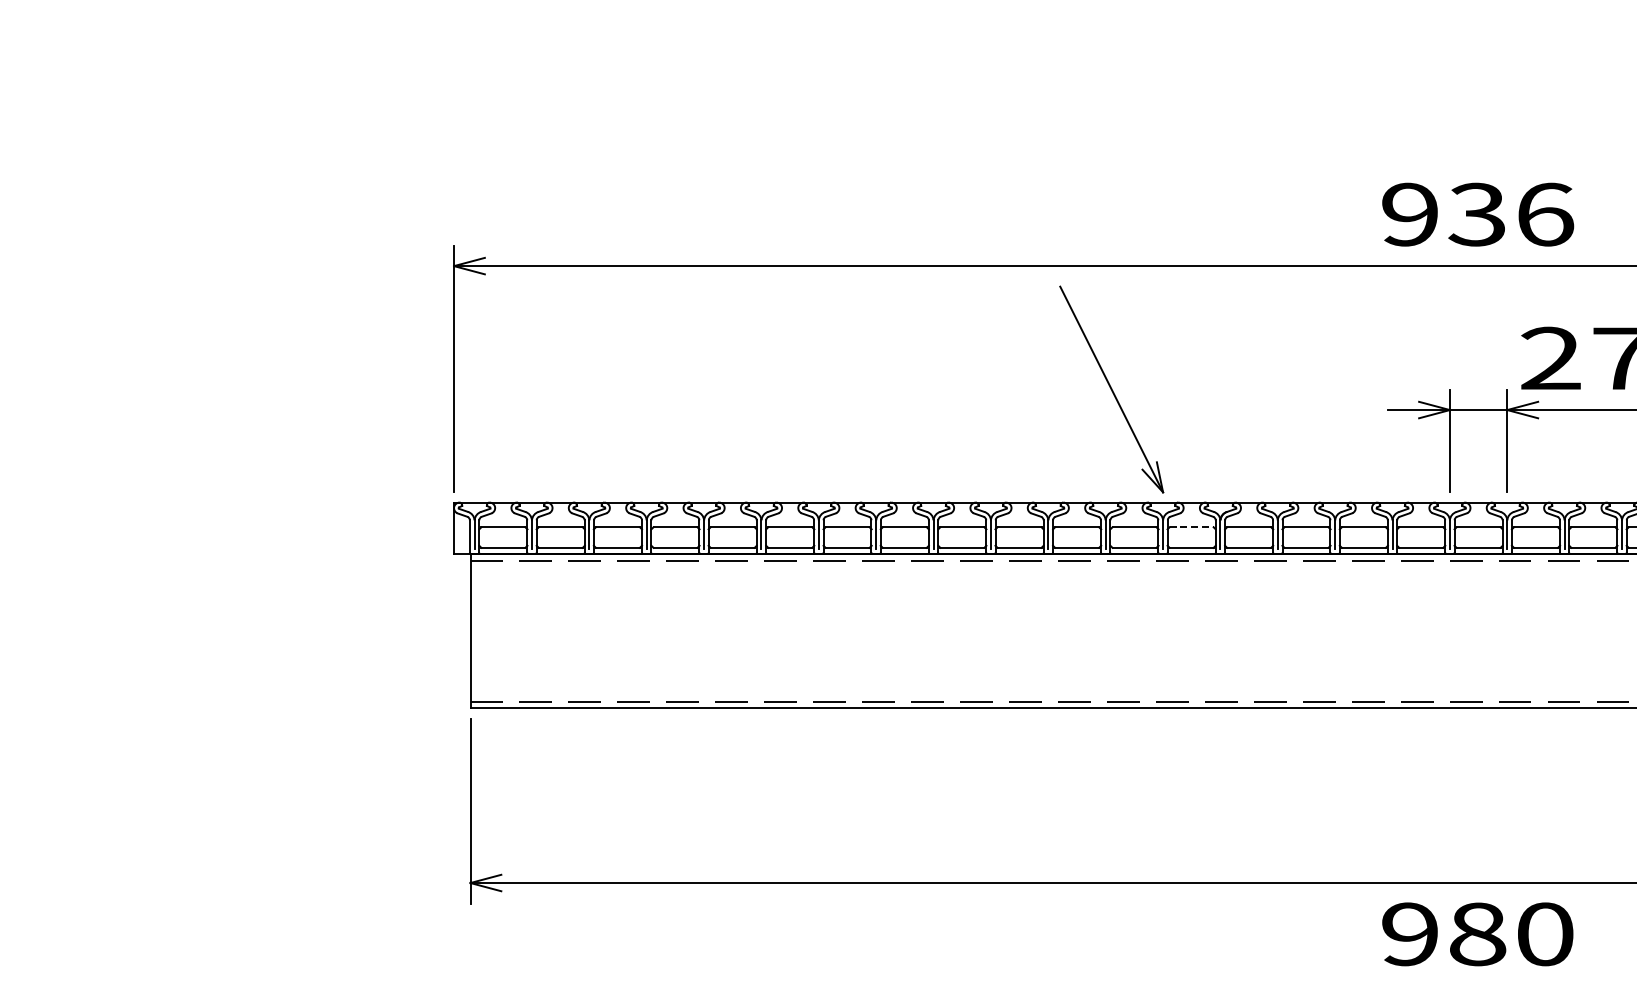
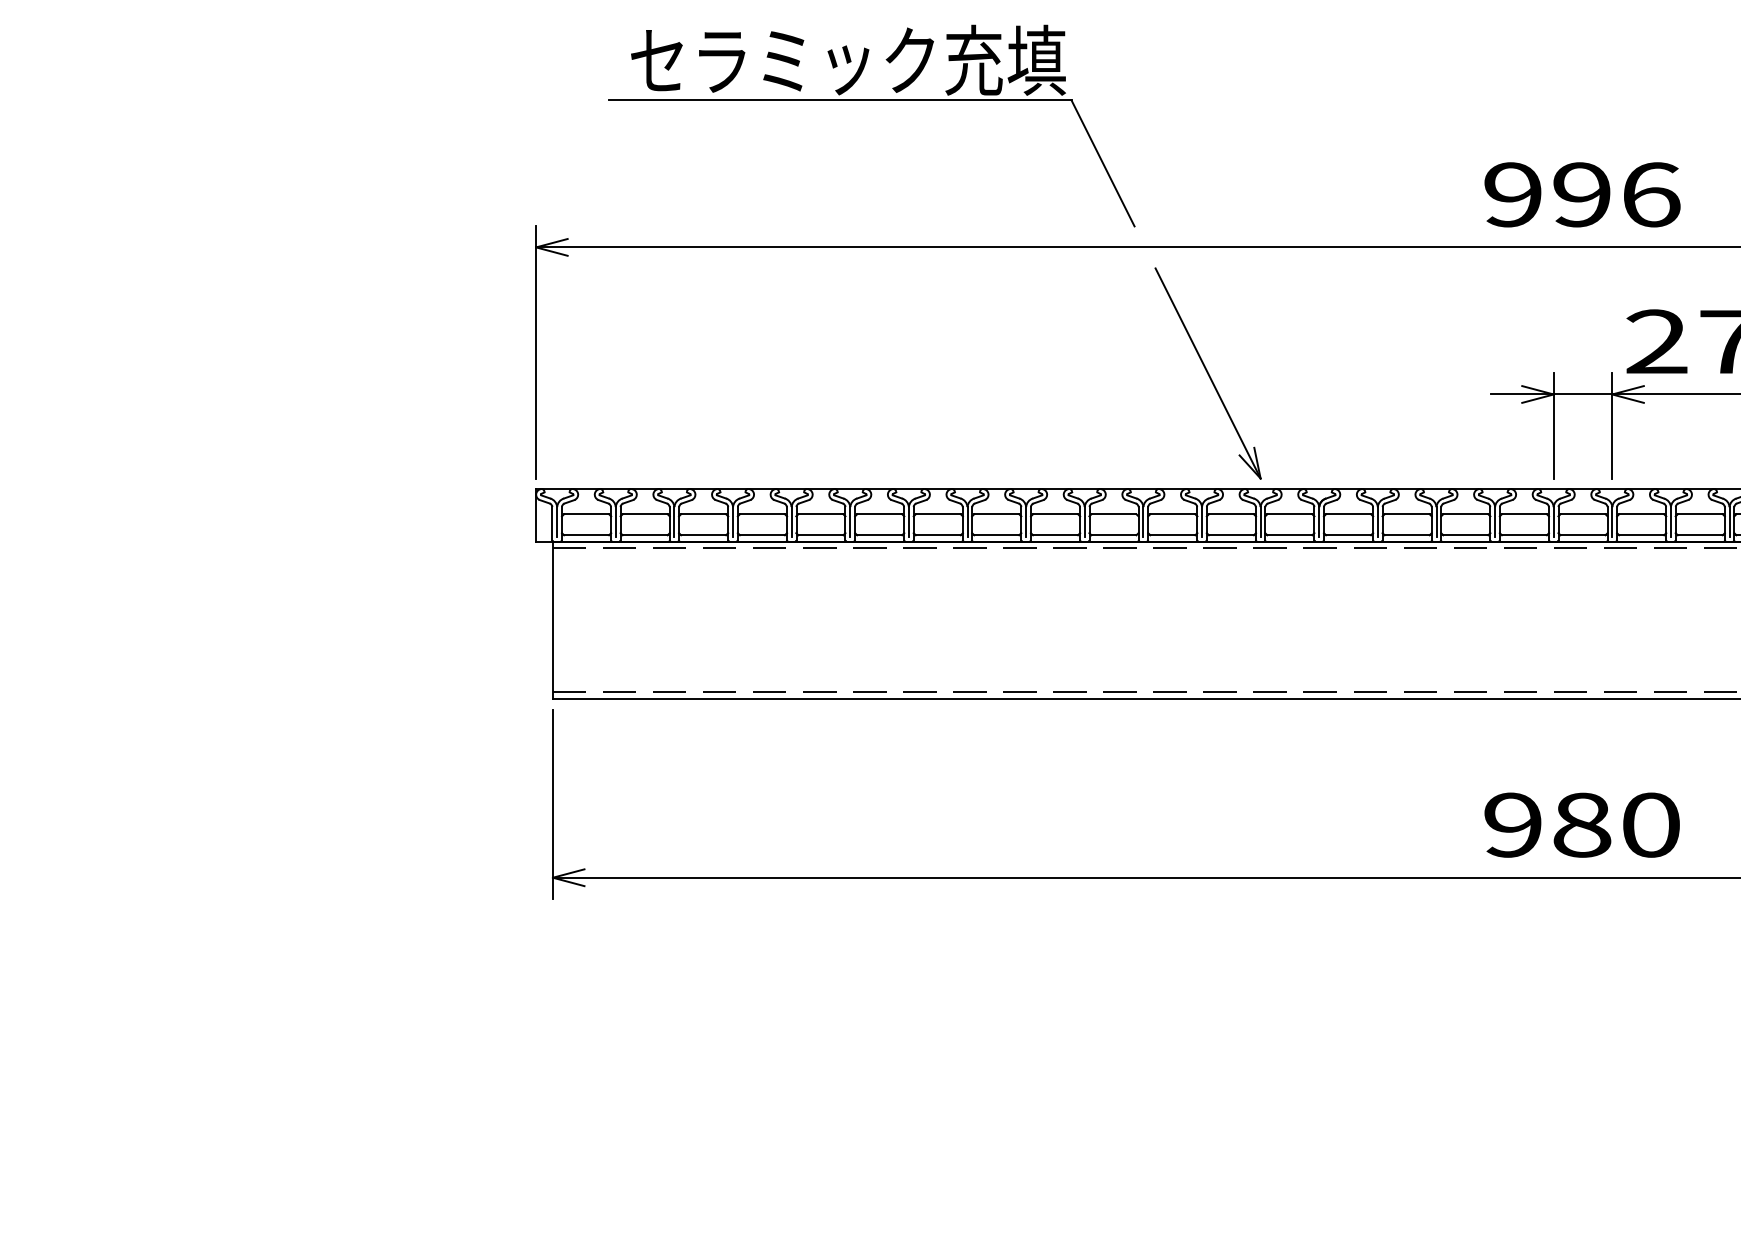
part: (782, 122) -> (871, 100), added
text: (1477, 214) -> (1581, 194), 936 -> 996
line: (1192, 527) -> (1290, 514), dashed -> solid
text: (1477, 933) -> (1581, 824), moved

